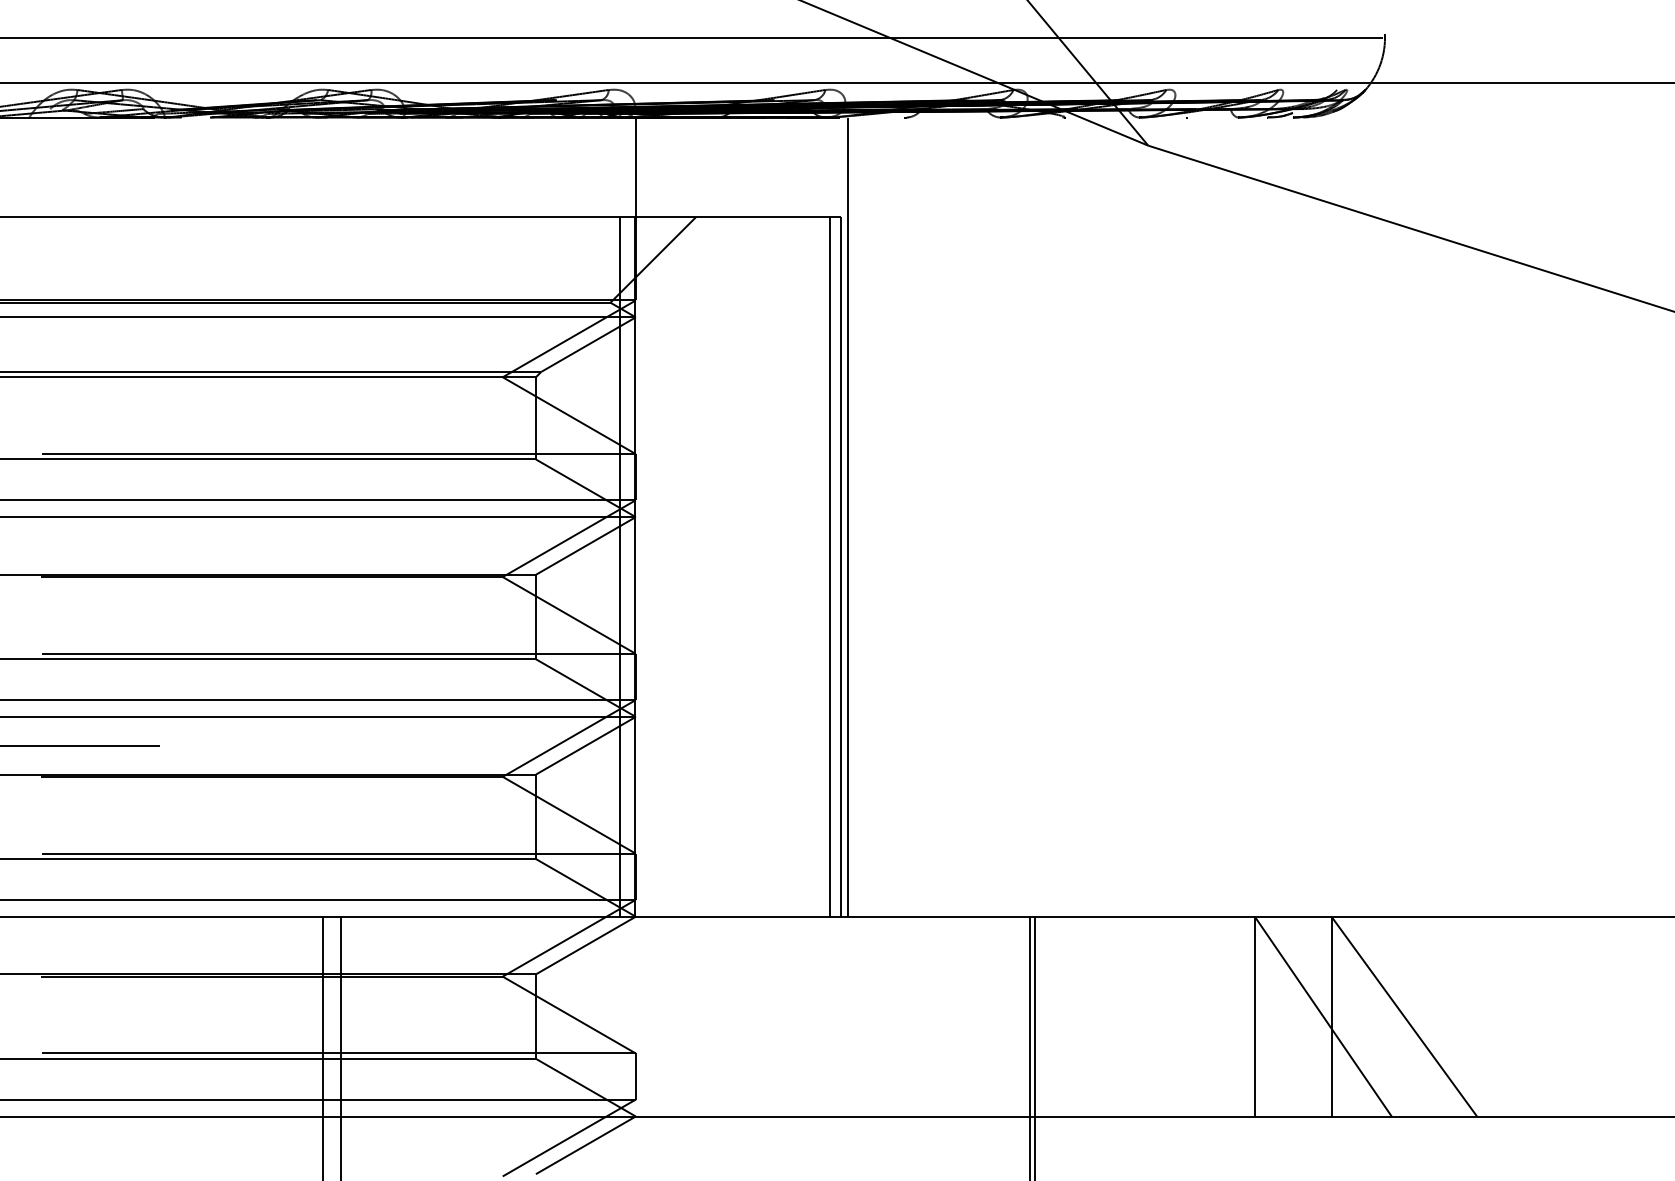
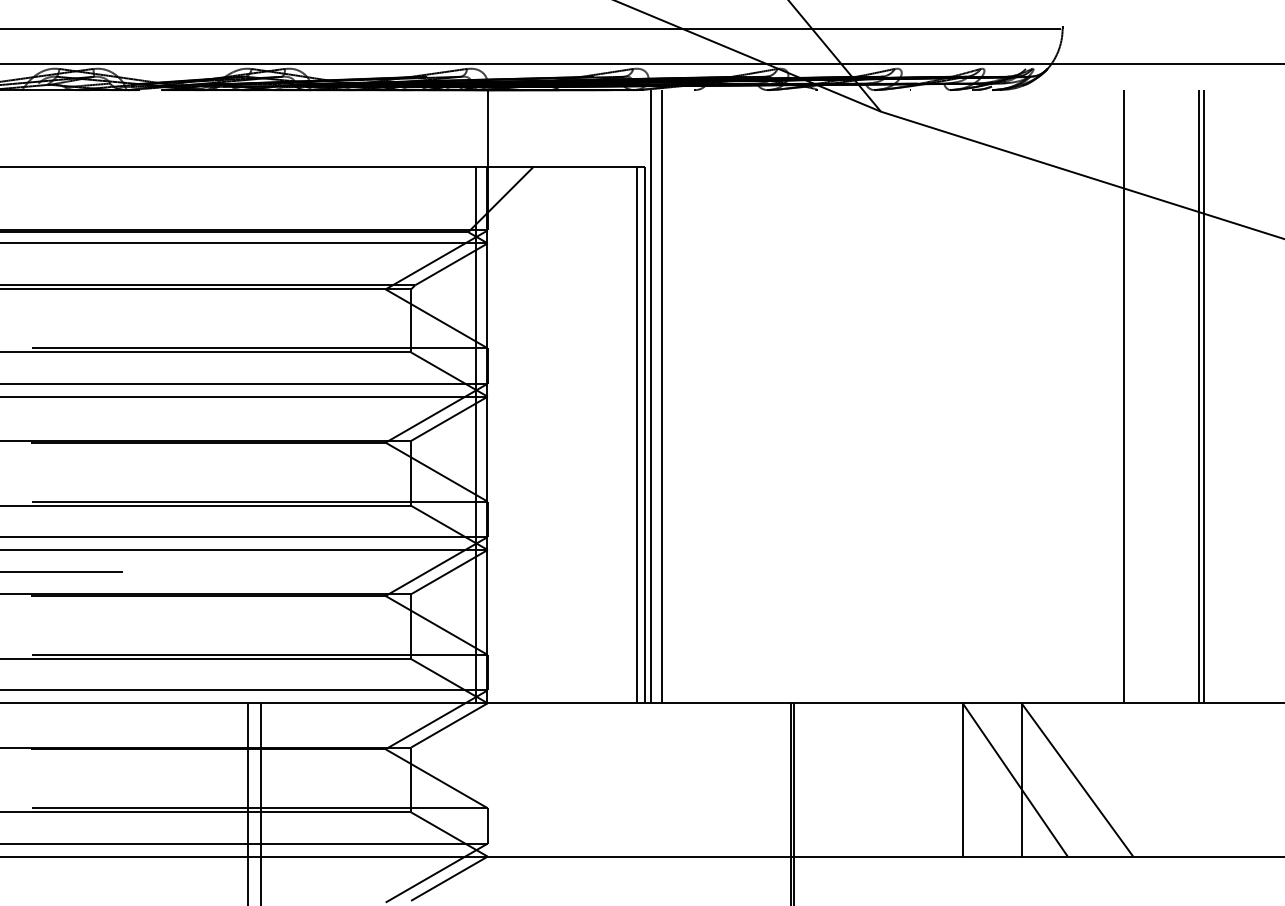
line: (863, 516) -> (662, 396), added
line: (1465, 516) -> (1124, 396), added
line: (1562, 516) -> (1198, 396), added
line: (1568, 516) -> (1203, 396), added

